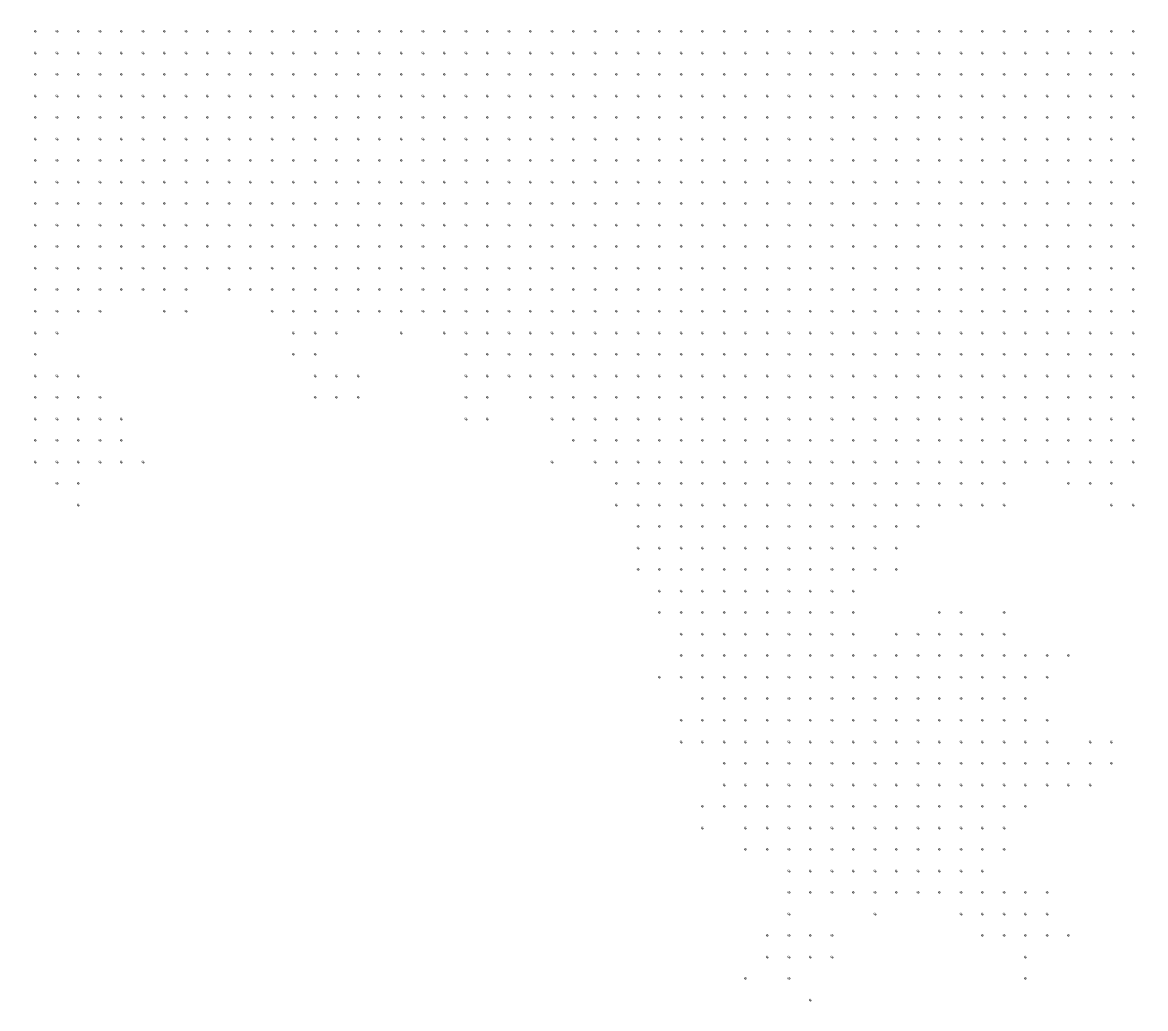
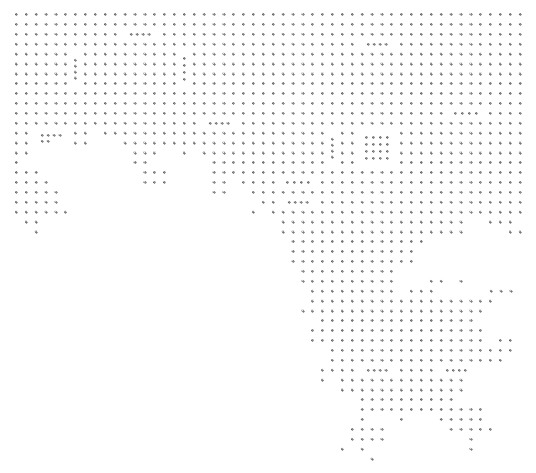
part: (303, 75) -> (139, 34), size x0.6
part: (820, 97) -> (376, 44), size x0.6
part: (164, 149) -> (75, 68), size x0.6
part: (402, 149) -> (184, 68), size x0.7
part: (1014, 247) -> (465, 113), size x0.7
part: (476, 269) -> (218, 123), size x0.6
part: (110, 301) -> (50, 138), size x0.6
part: (724, 321) -> (332, 147), size x0.6
part: (820, 321) -> (376, 147), size x0.7
part: (648, 397) -> (297, 182), size x0.7
part: (648, 441) -> (297, 202), size x0.6
part: (983, 635) -> (501, 291), moved
part: (820, 807) -> (376, 370), size x0.6
part: (994, 807) -> (456, 370), size x0.6

